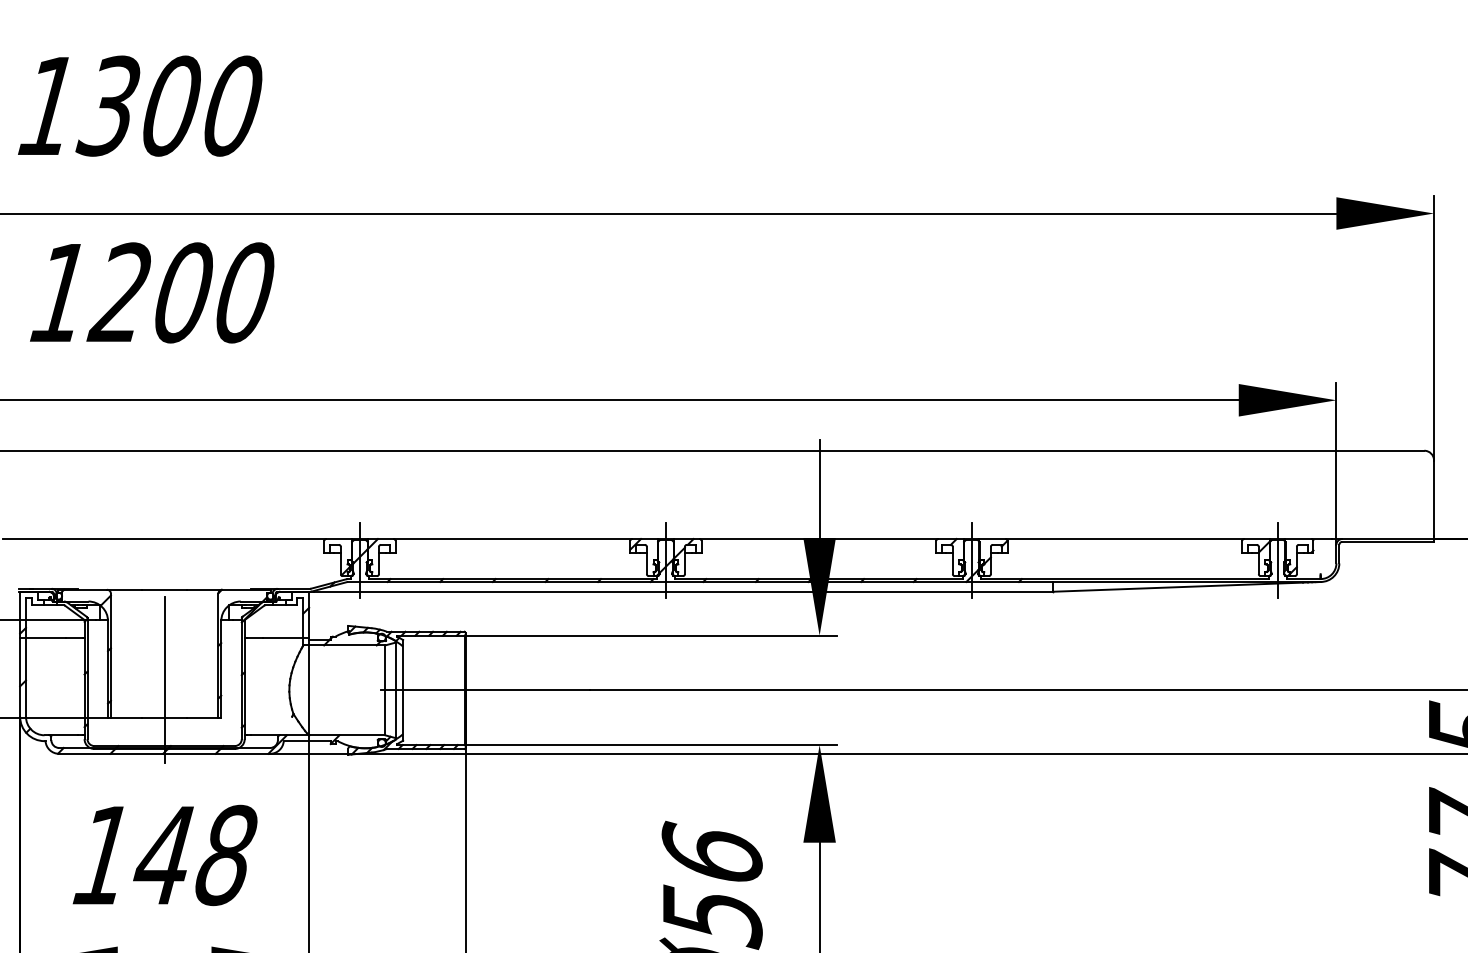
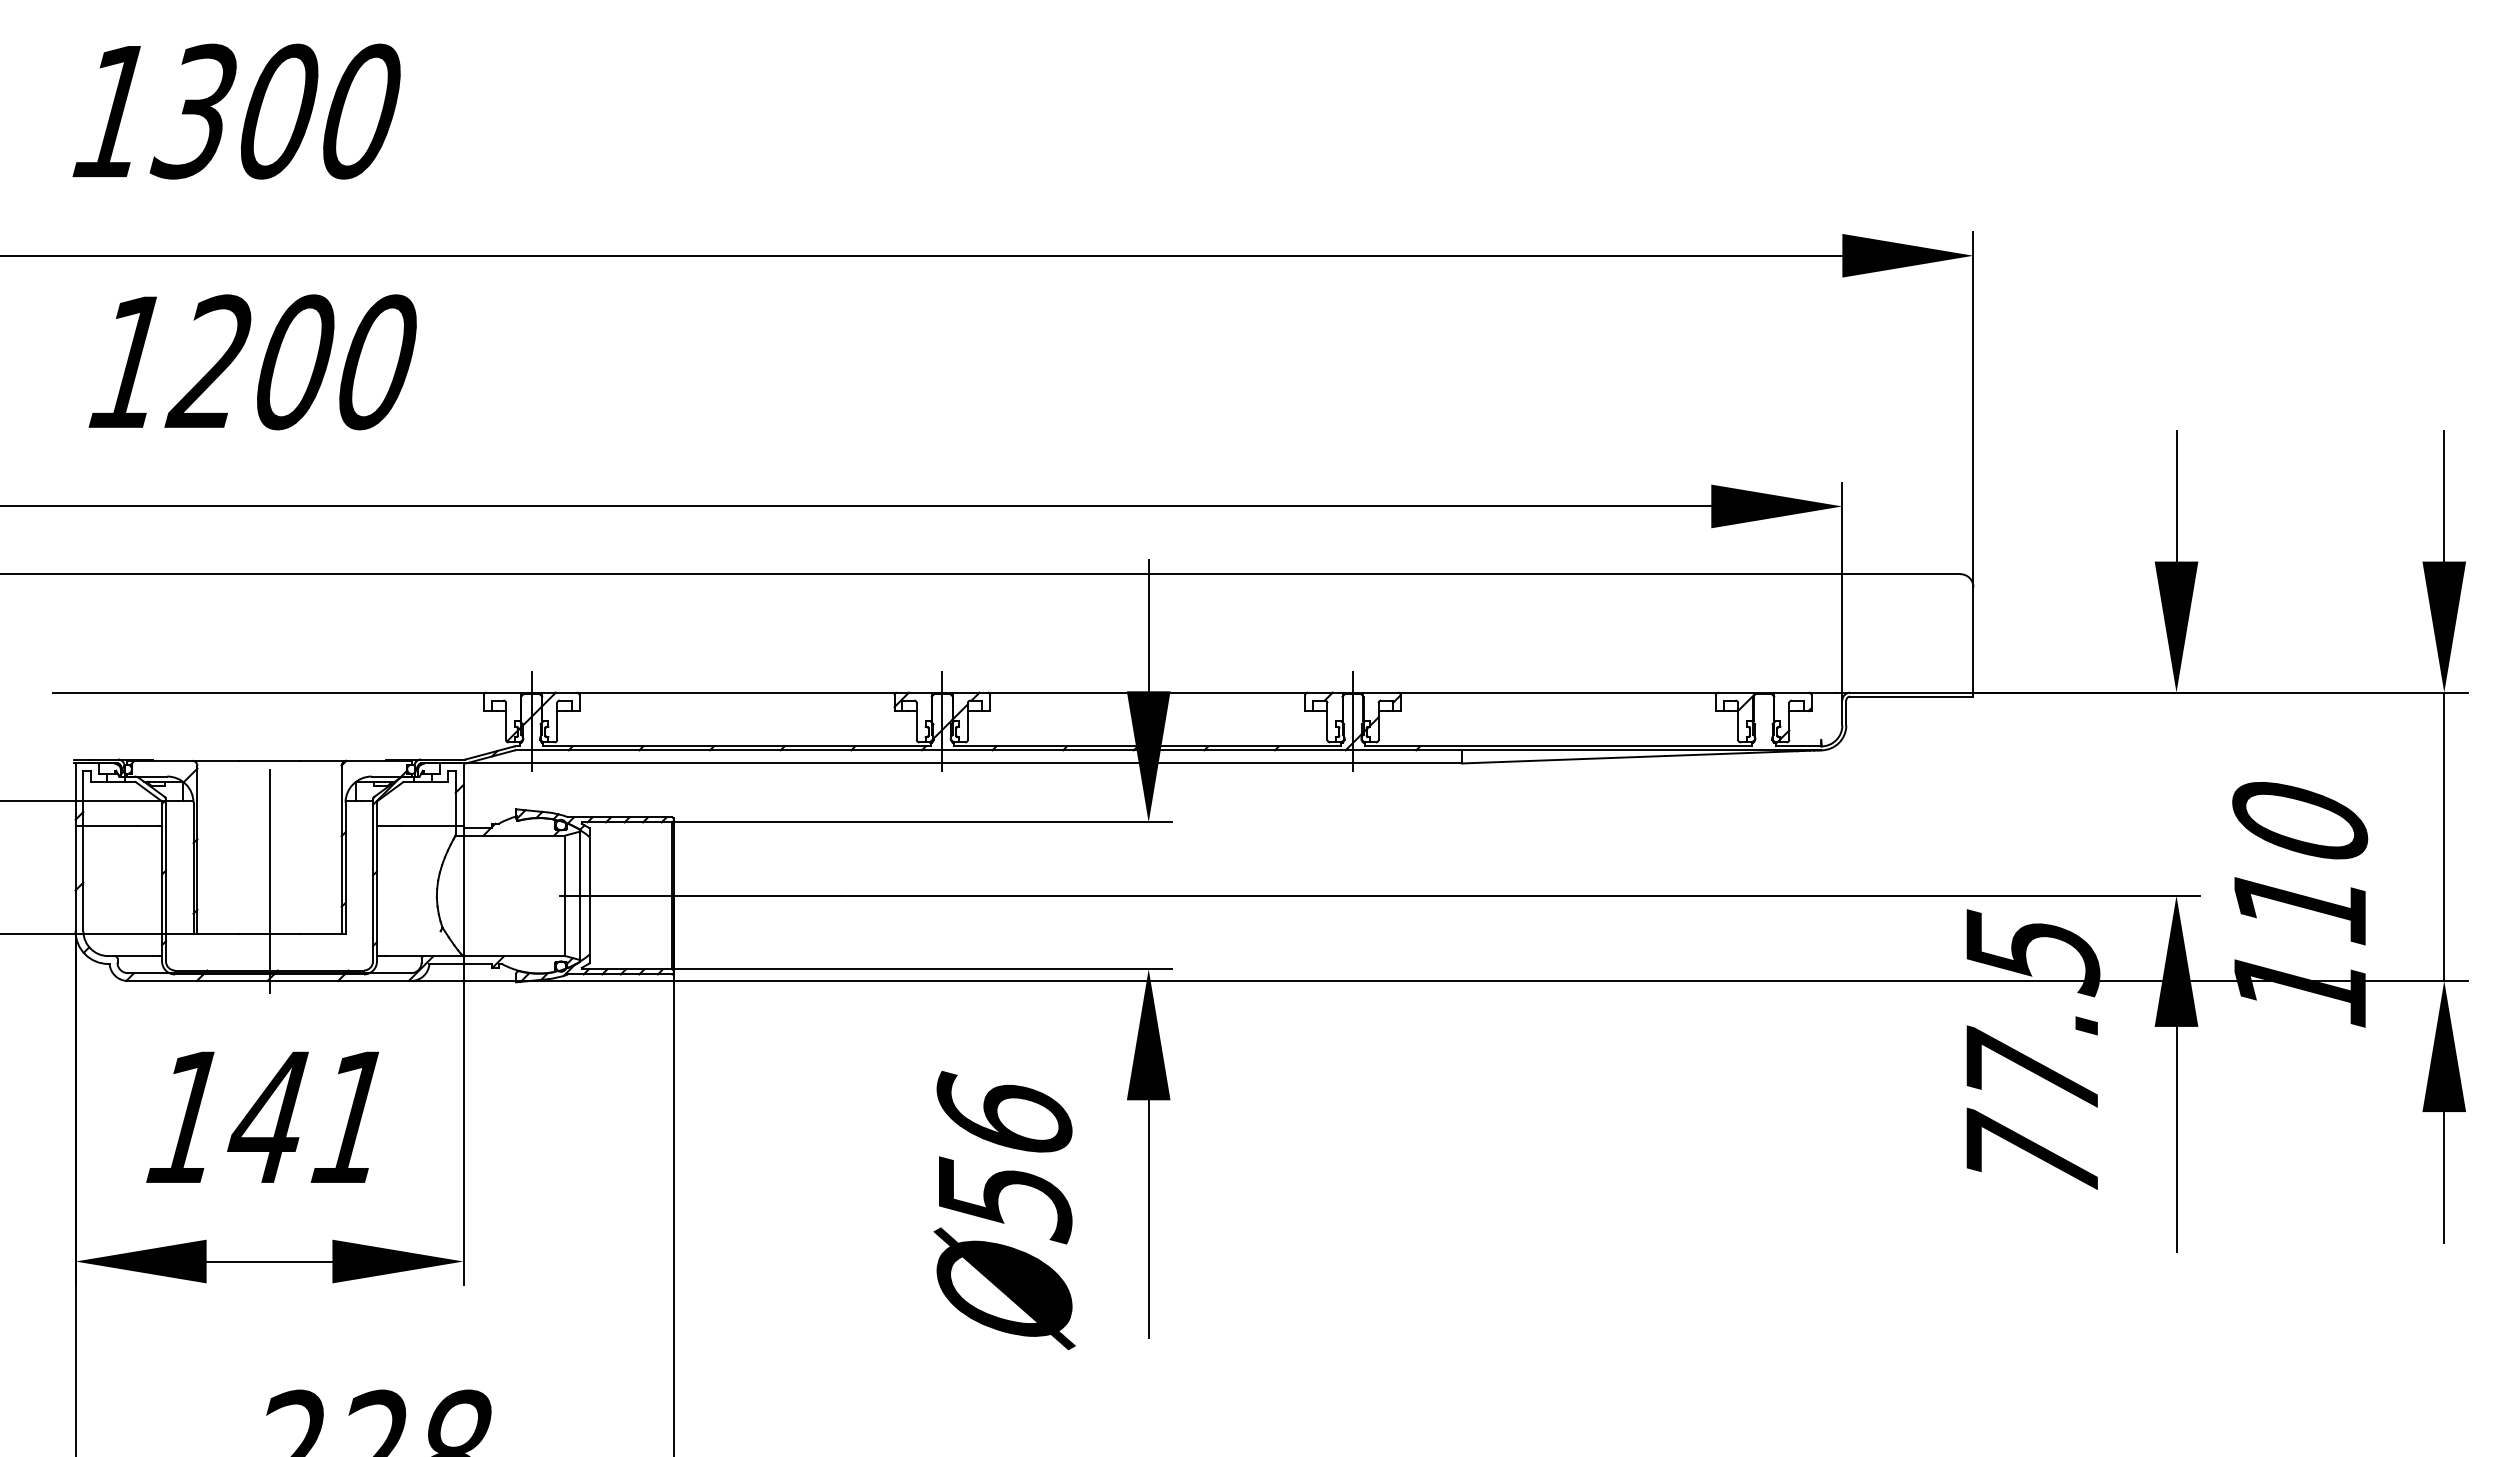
line: (1277, 560) -> (1763, 721), removed
text: (226, 855) -> (352, 1117), 148 -> 141

